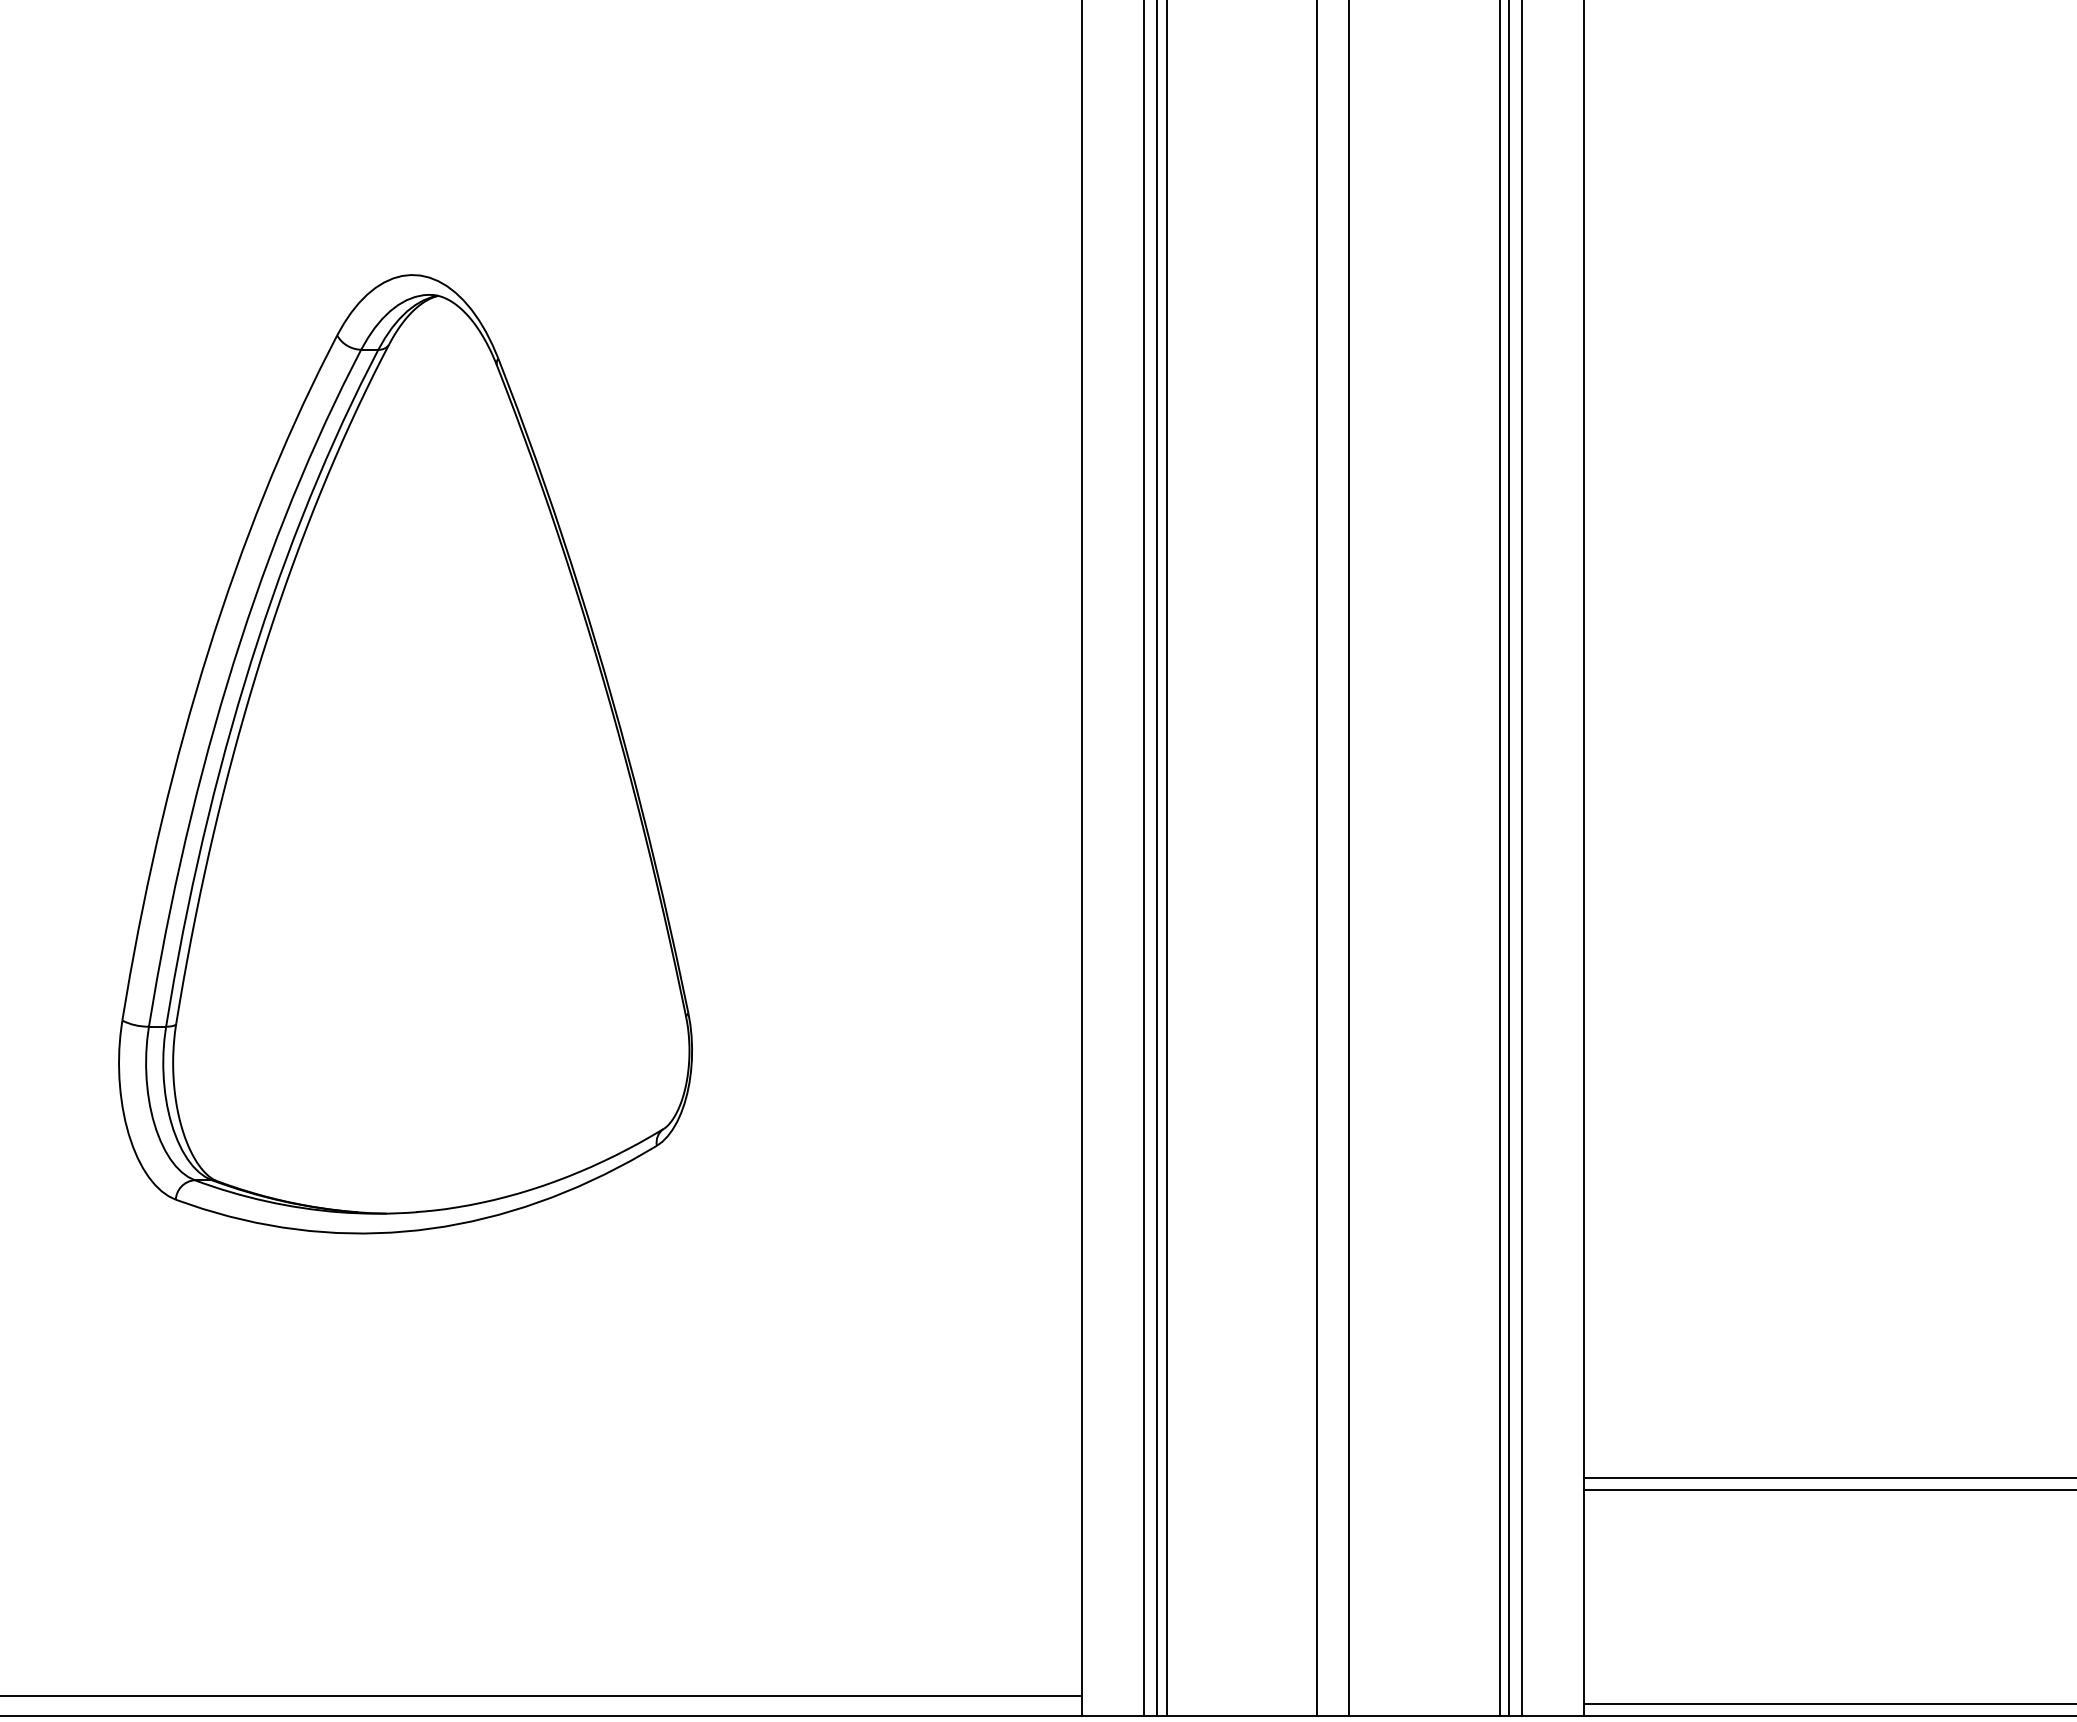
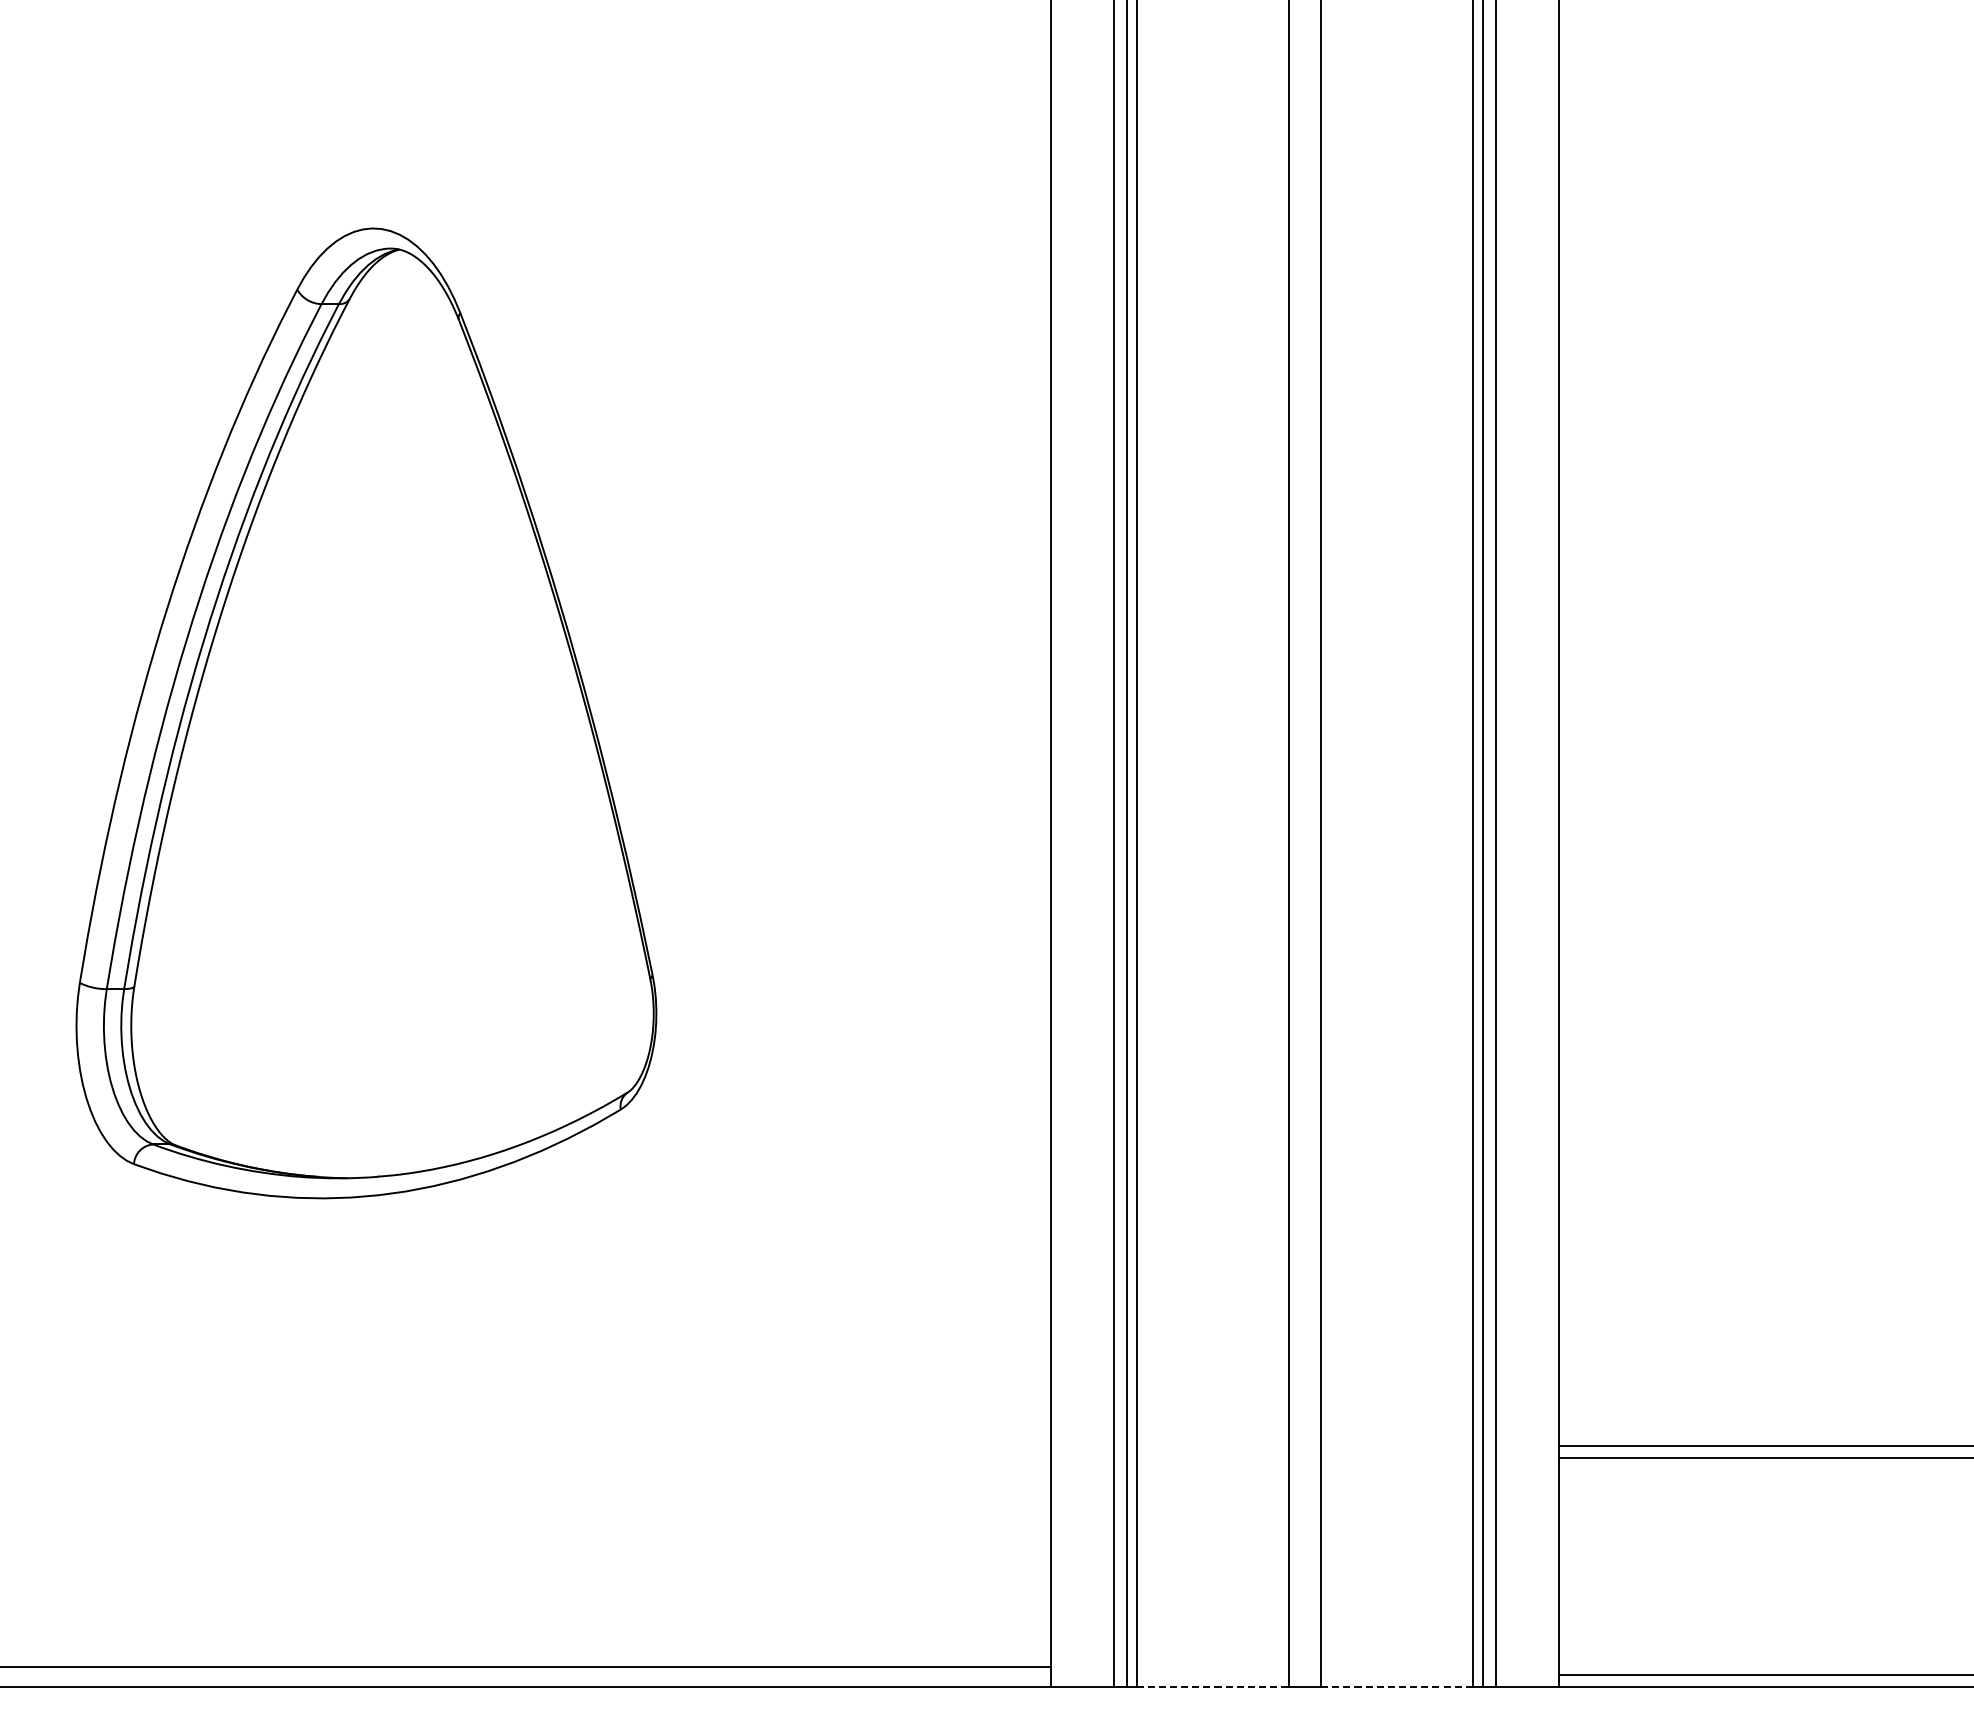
line: (1242, 1716) -> (1213, 1687), solid -> dashed
line: (1424, 1716) -> (1397, 1687), solid -> dashed

